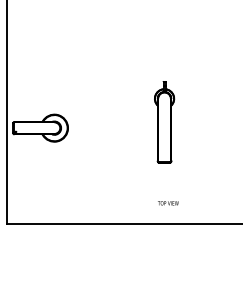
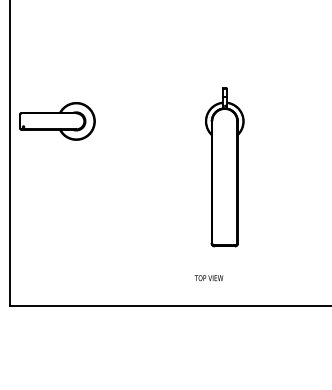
part: (164, 122) -> (224, 167), size x1.43
part: (40, 128) -> (57, 121), moved
text: (167, 203) -> (208, 278), moved

